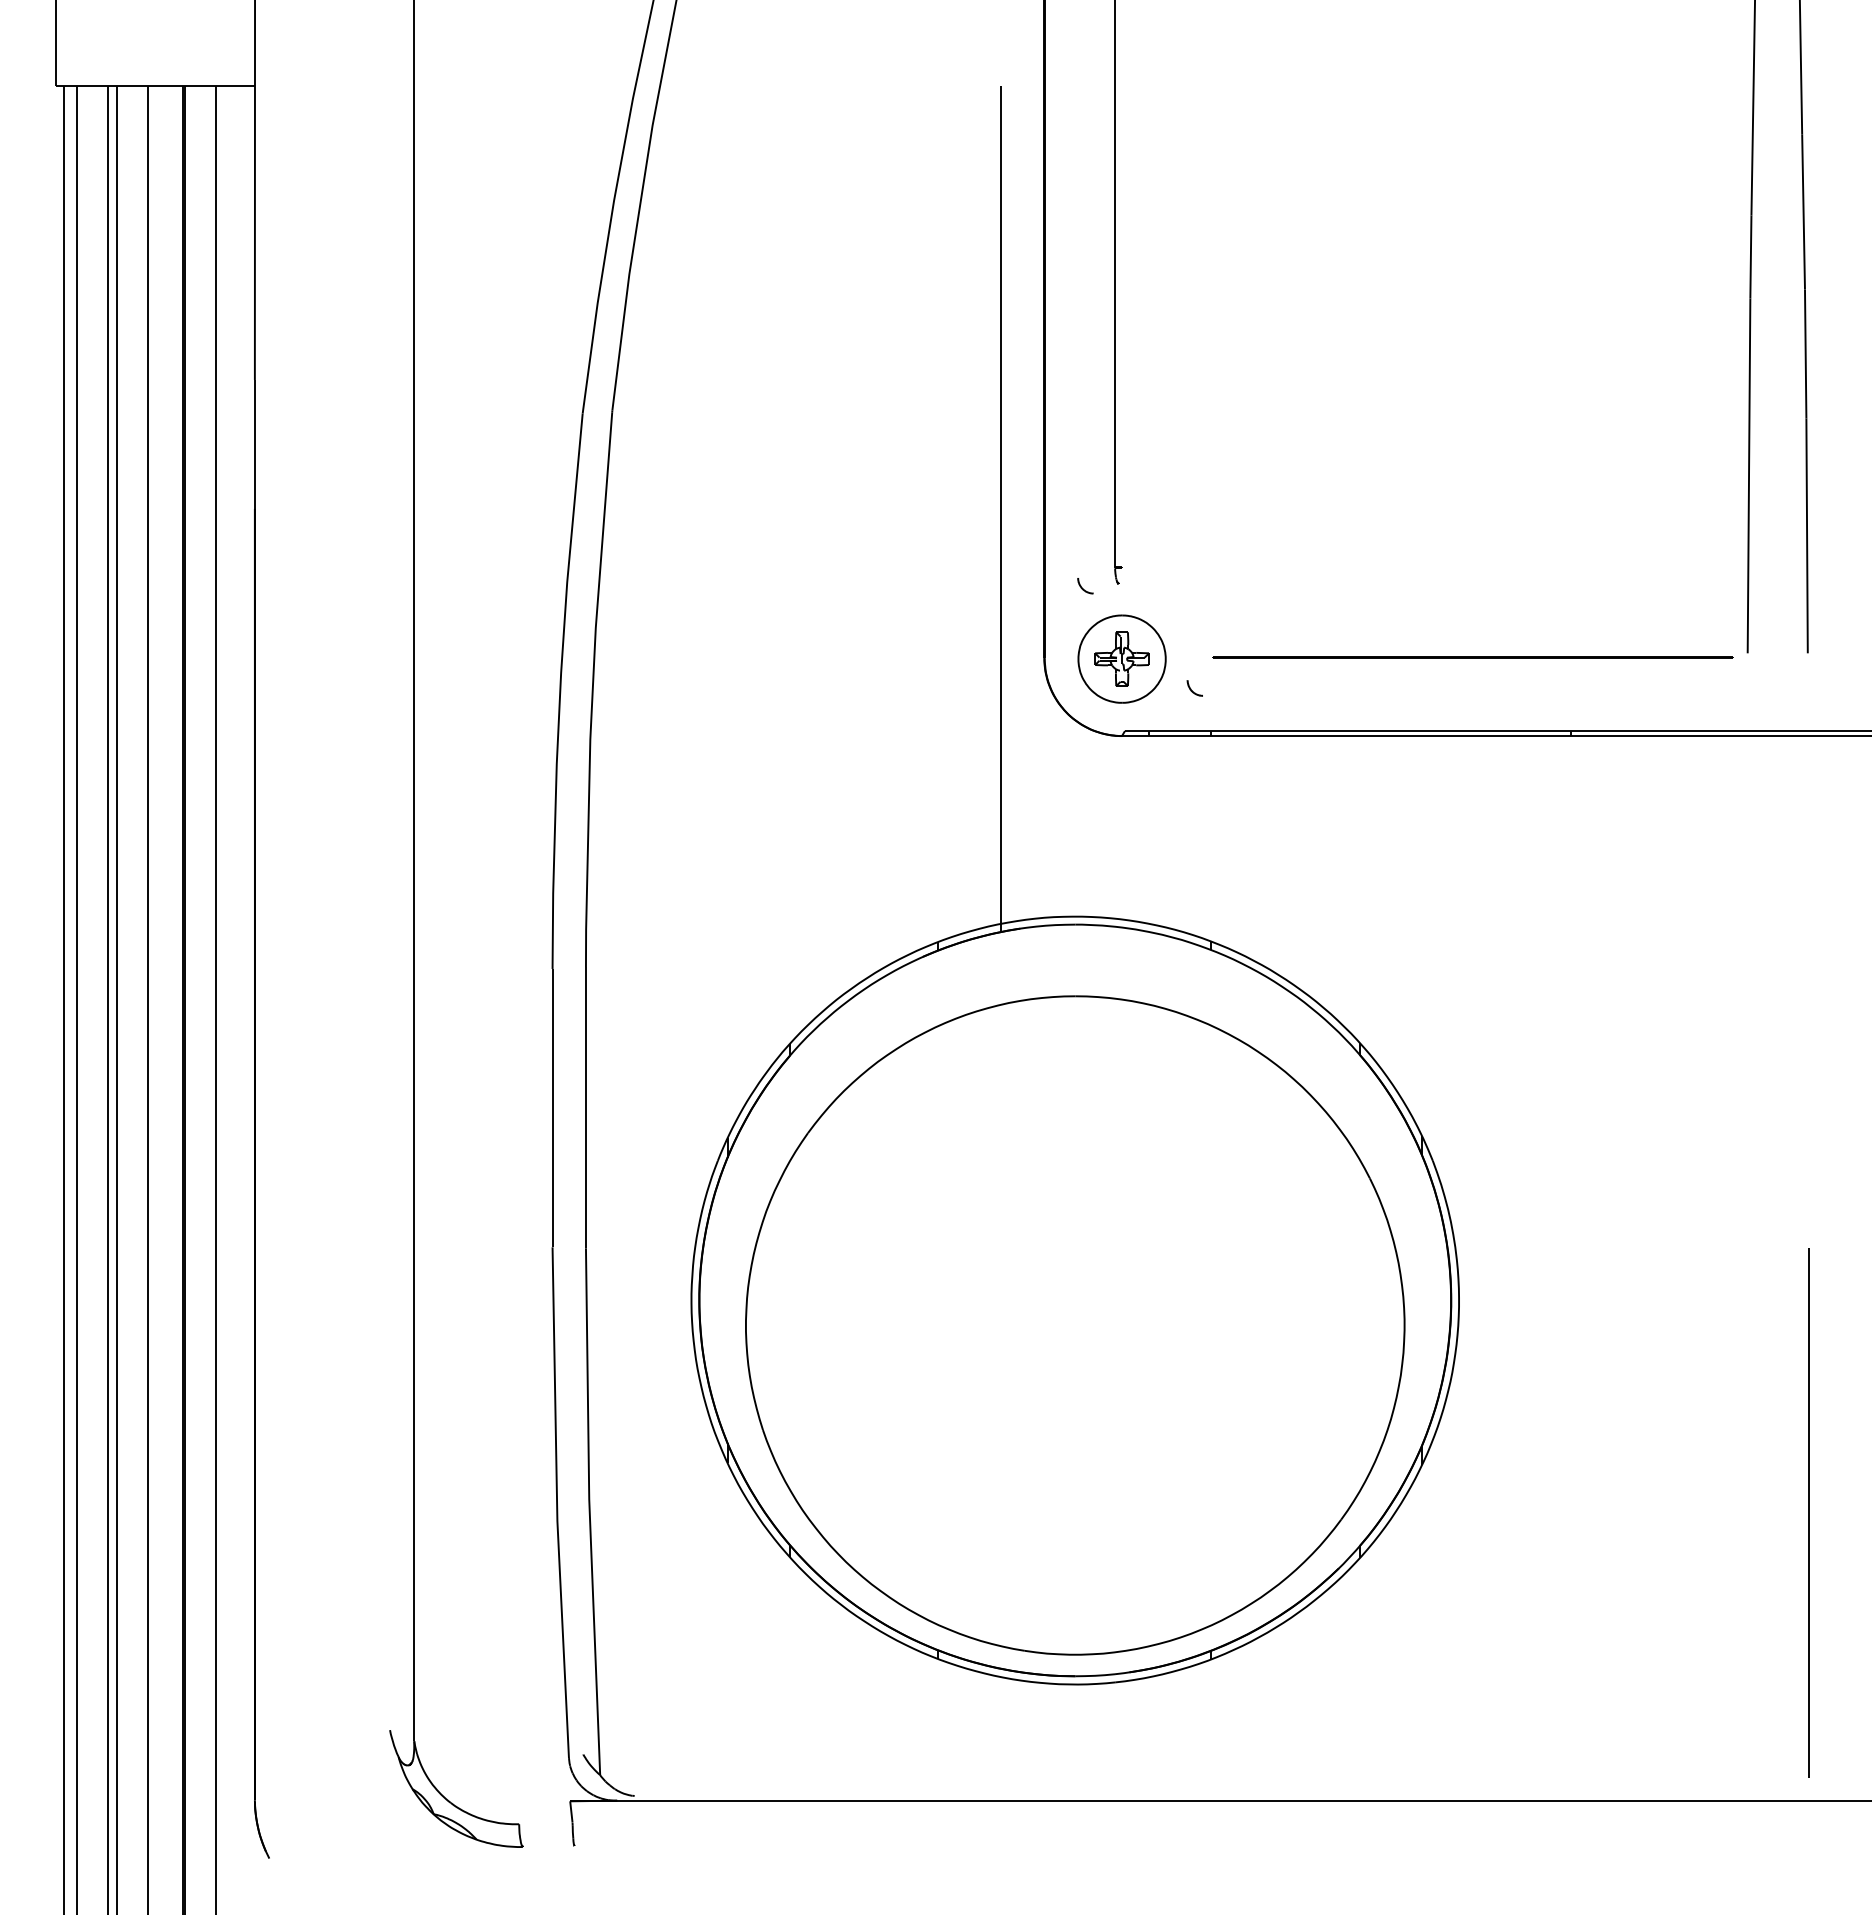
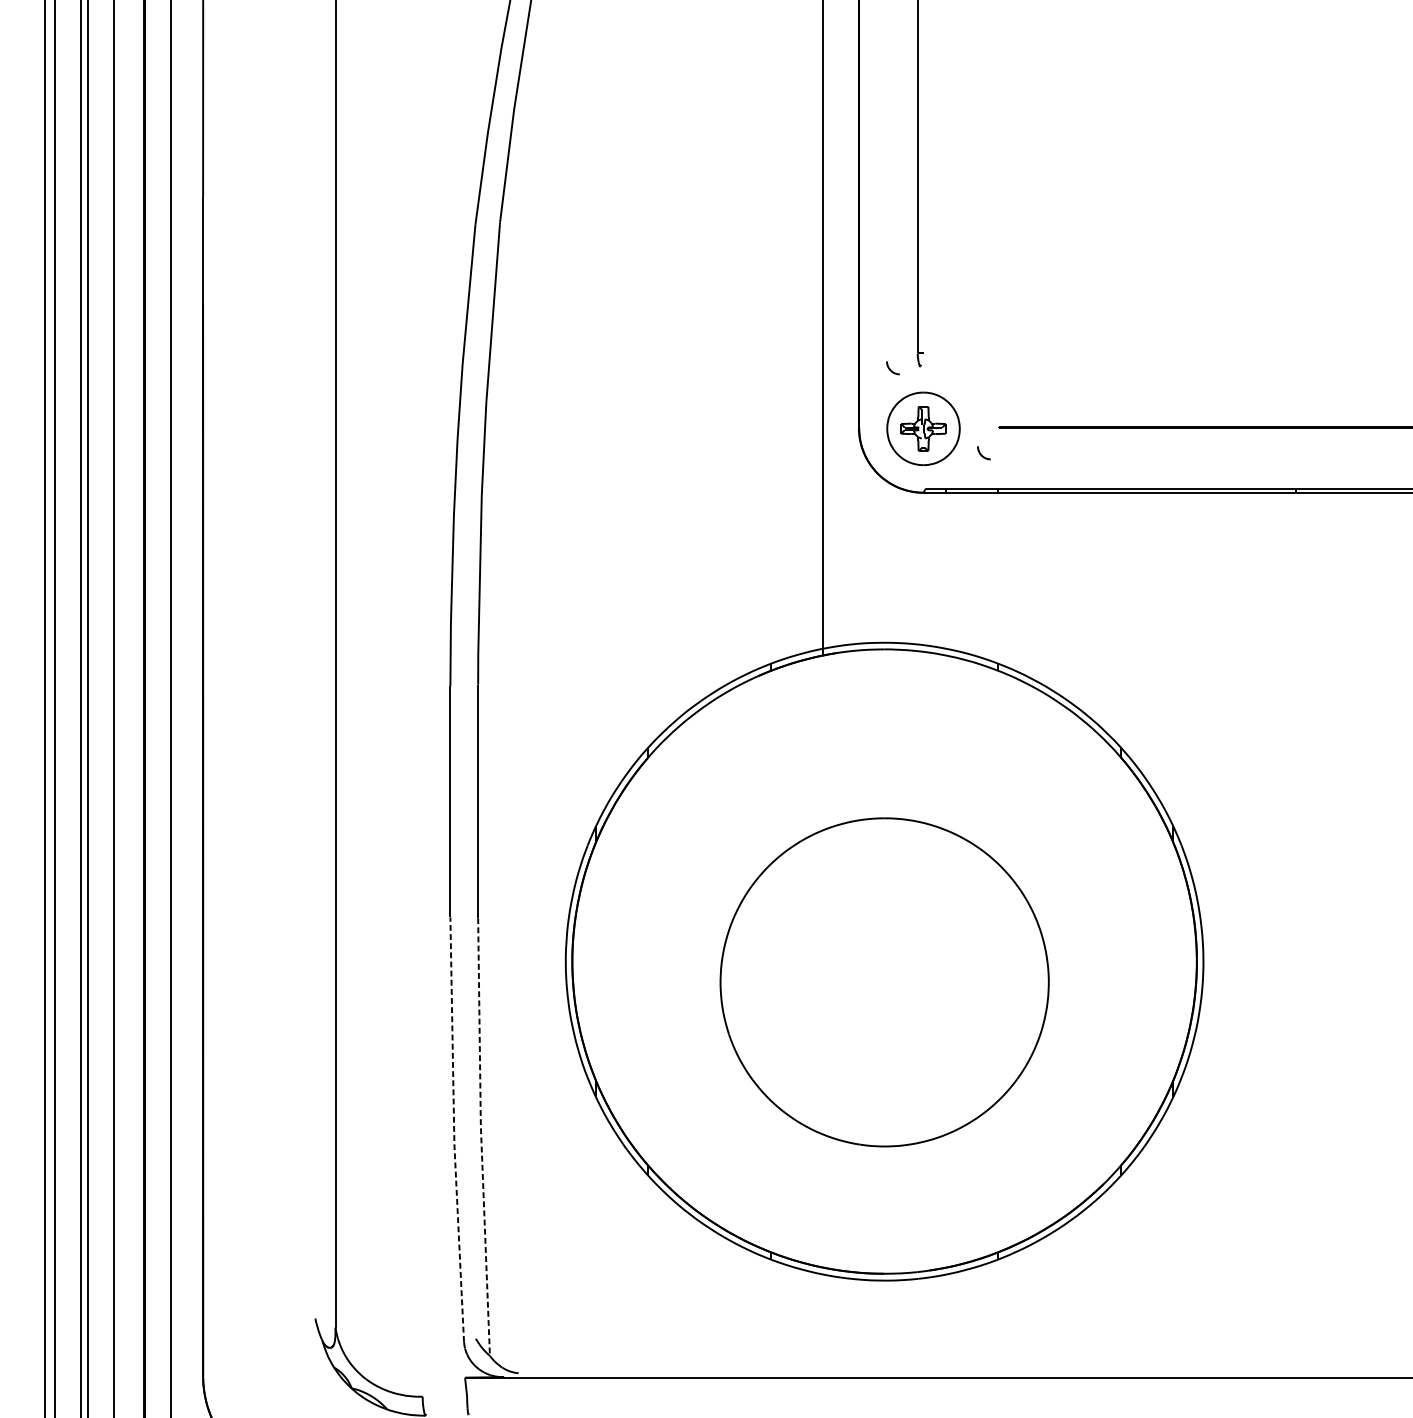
part: (1075, 1325) -> (884, 982), size x0.6
line: (557, 1503) -> (454, 1130), solid -> dashed
line: (589, 1511) -> (481, 1136), solid -> dashed

